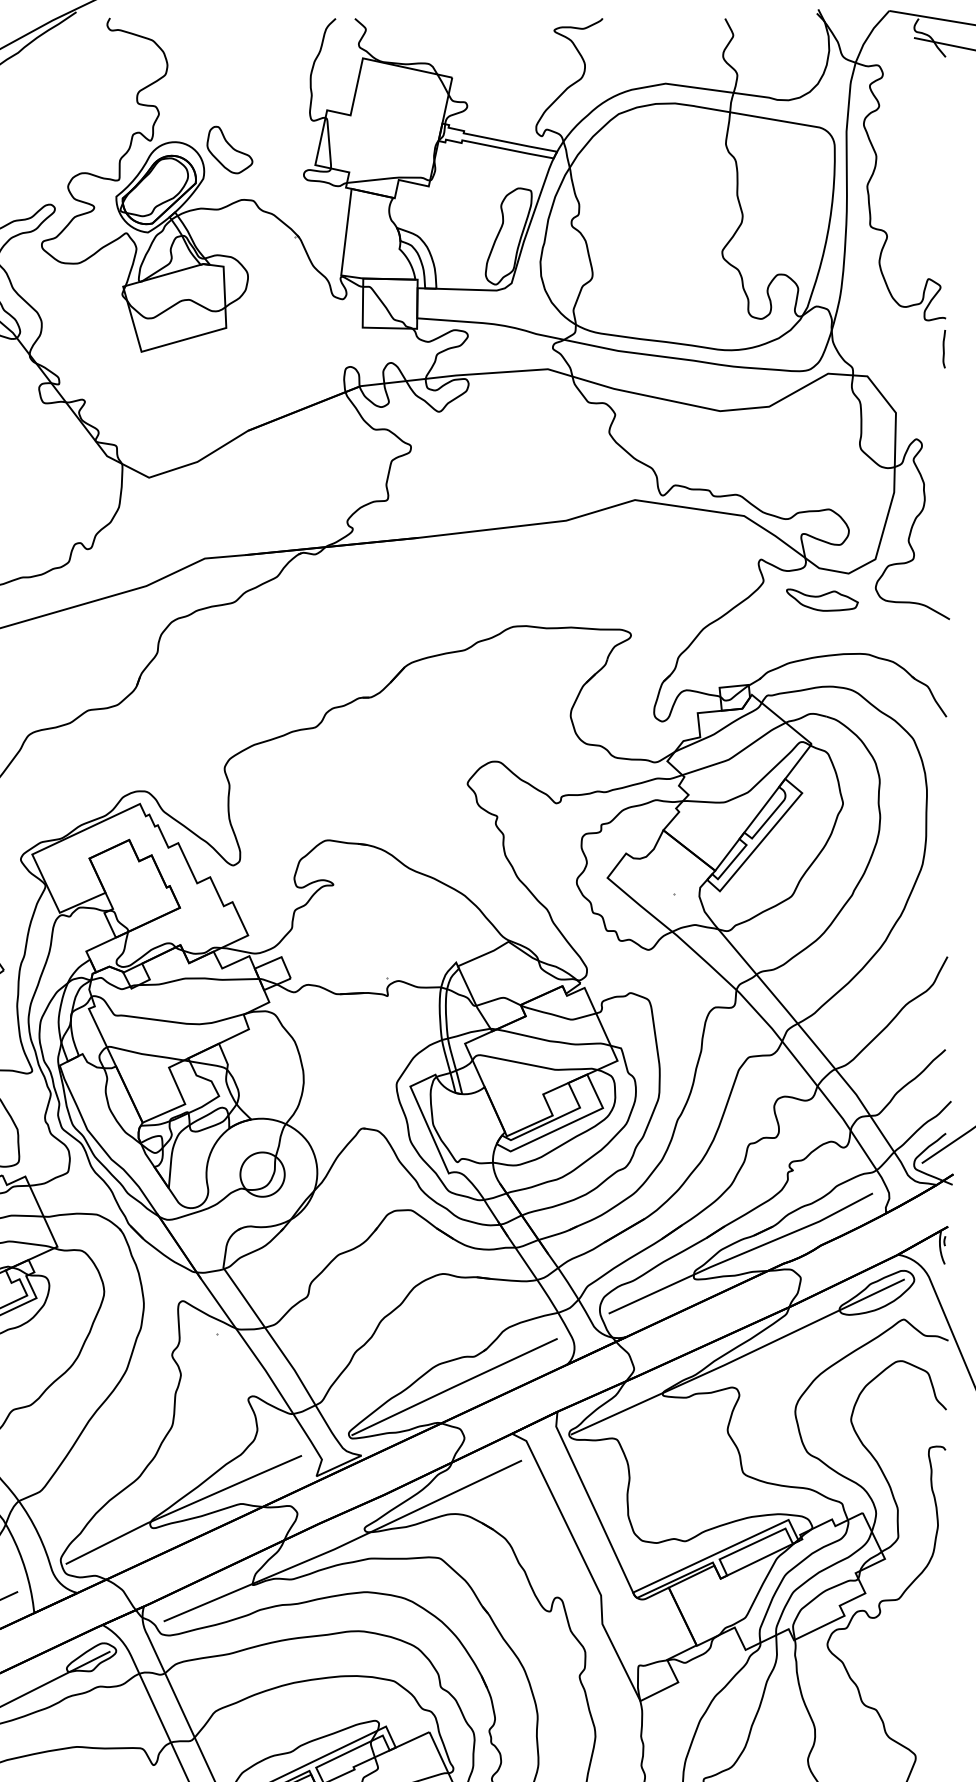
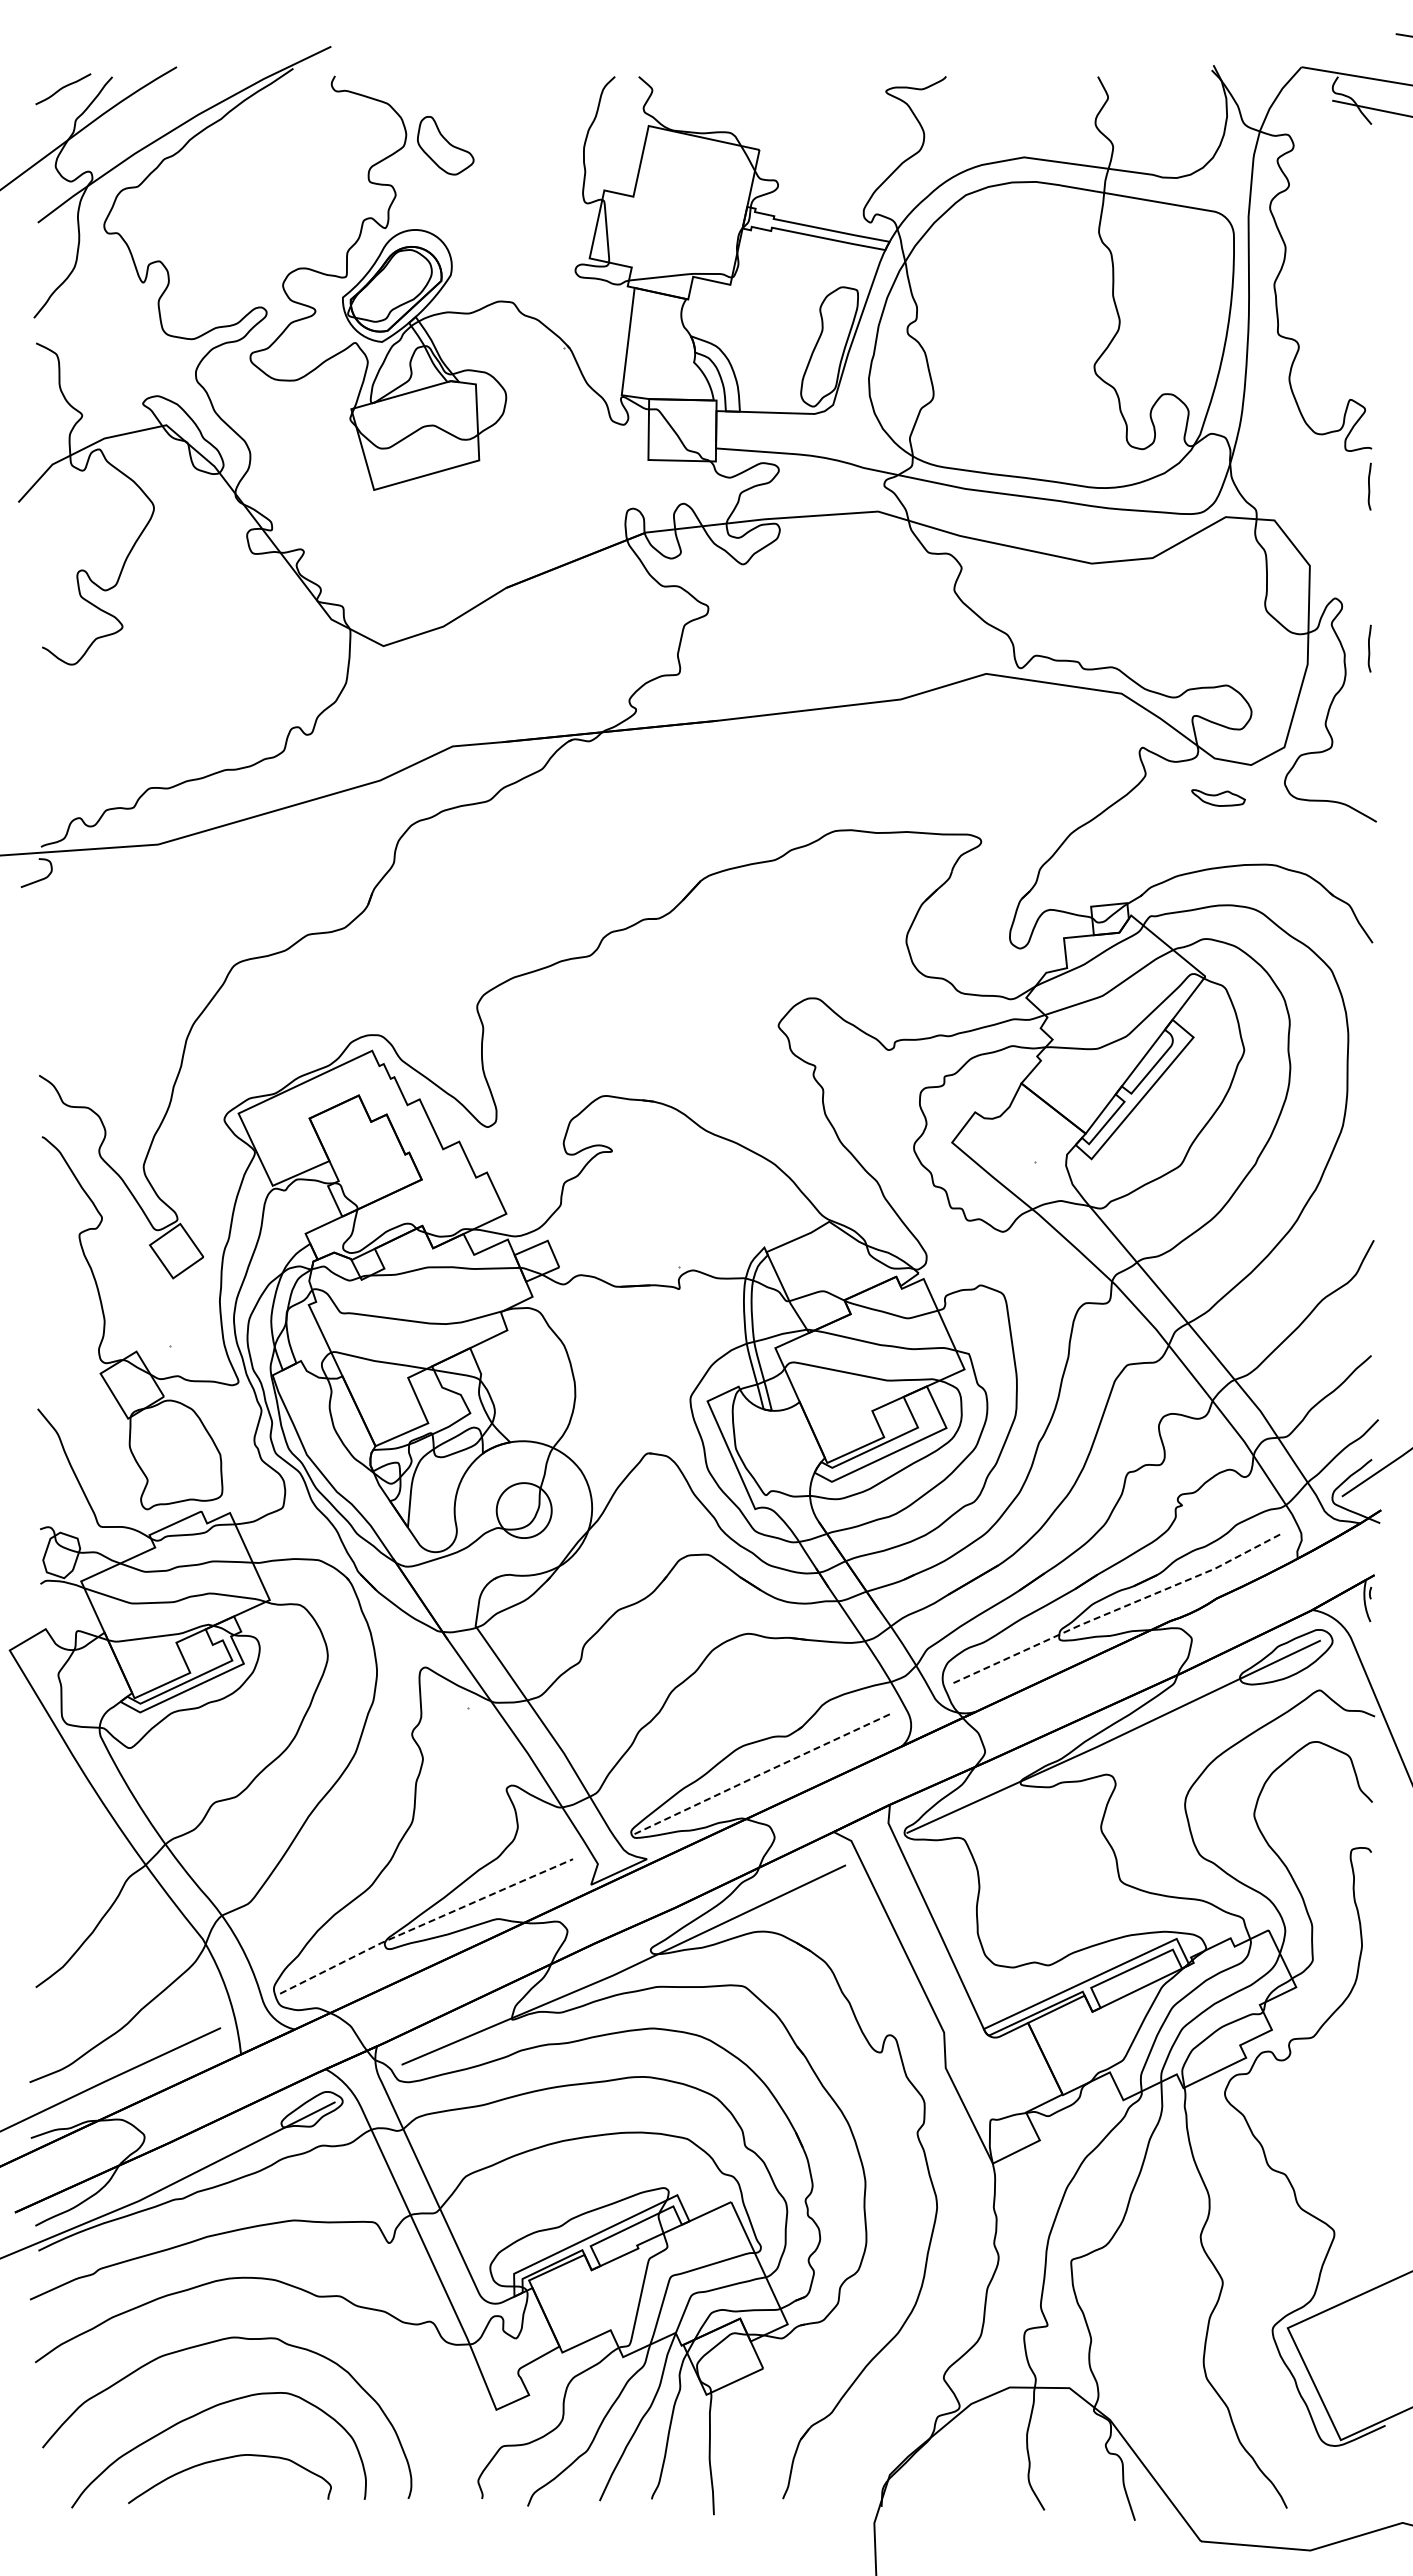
part: (229, 149) -> (445, 145), moved
curve: (944, 479) -> (1369, 648), added
part: (822, 599) -> (1218, 797), size x0.6
line: (741, 1254) -> (1118, 1609), solid -> dashed
line: (454, 1386) -> (762, 1773), solid -> dashed
line: (182, 1507) -> (424, 1923), solid -> dashed

